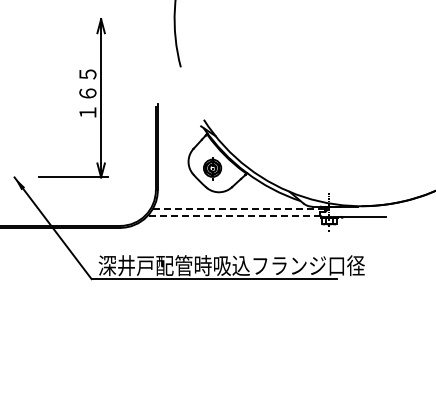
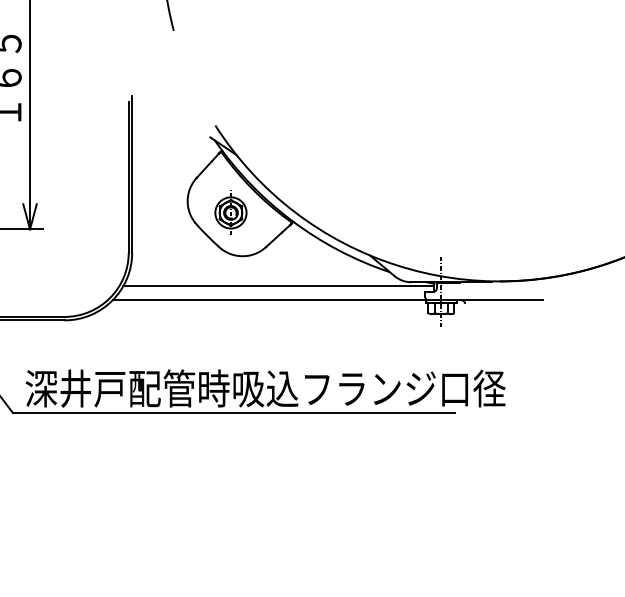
line: (238, 208) -> (277, 285), dashed -> solid
line: (234, 216) -> (270, 299), dashed -> solid

